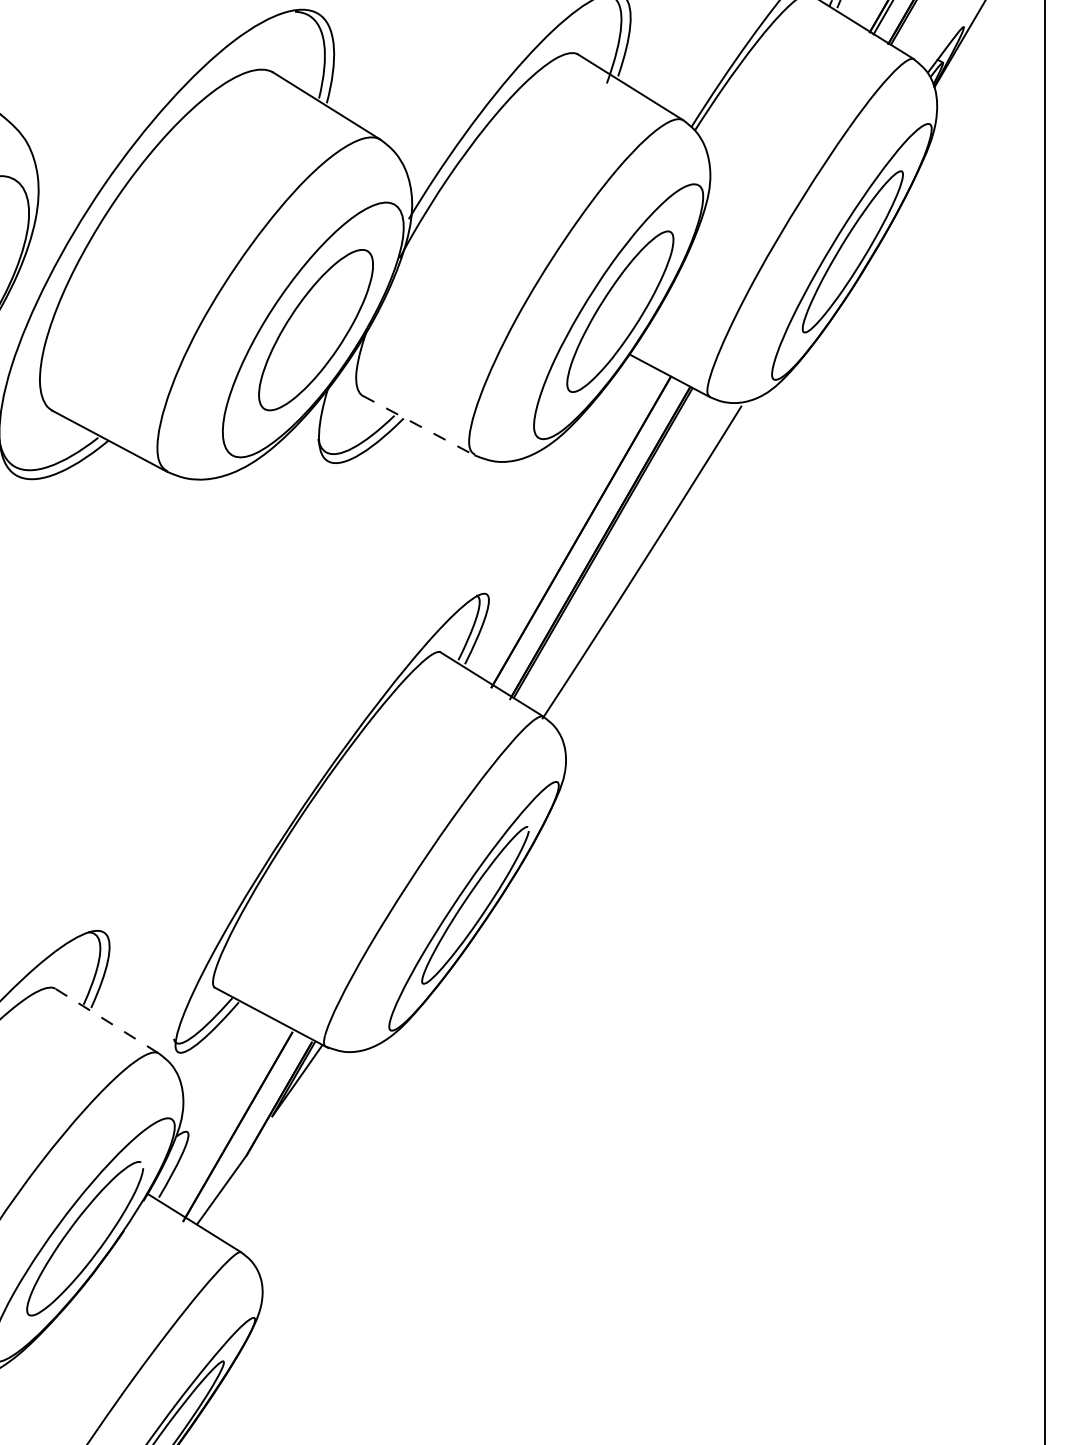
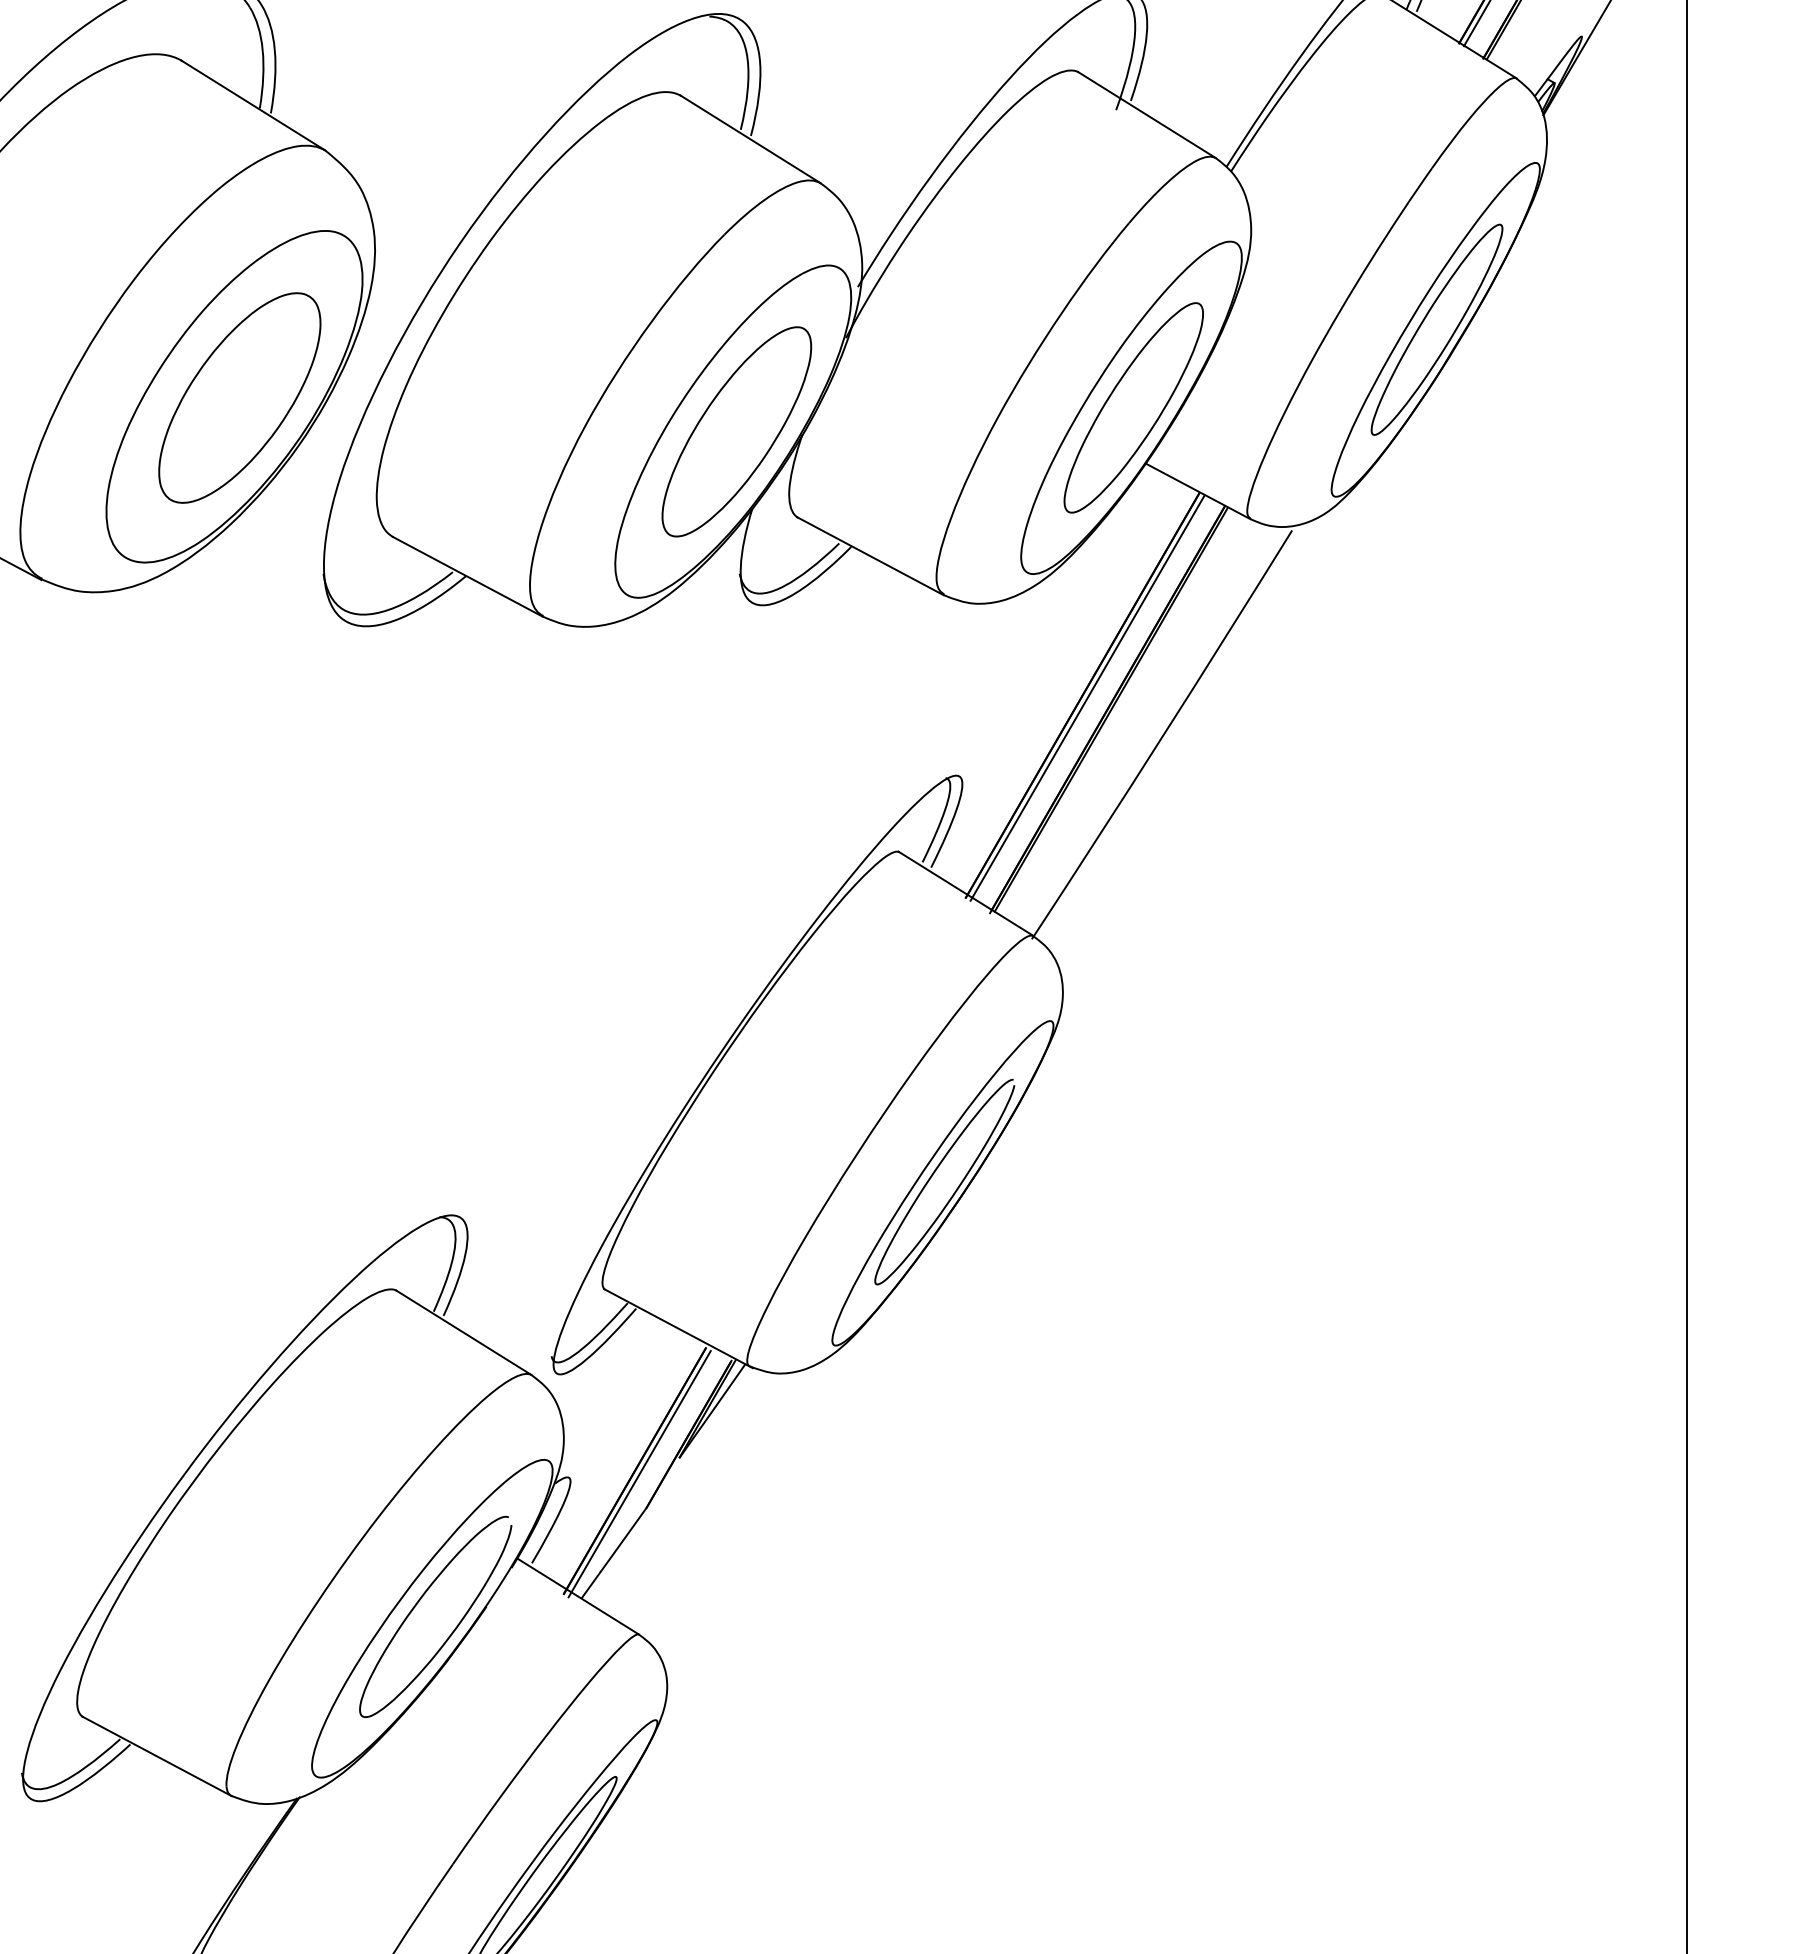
line: (418, 425) -> (870, 556), dashed -> solid
line: (584, 534) -> (1087, 698), added
line: (106, 1020) -> (463, 1332), dashed -> solid
line: (241, 1129) -> (639, 1474), added

